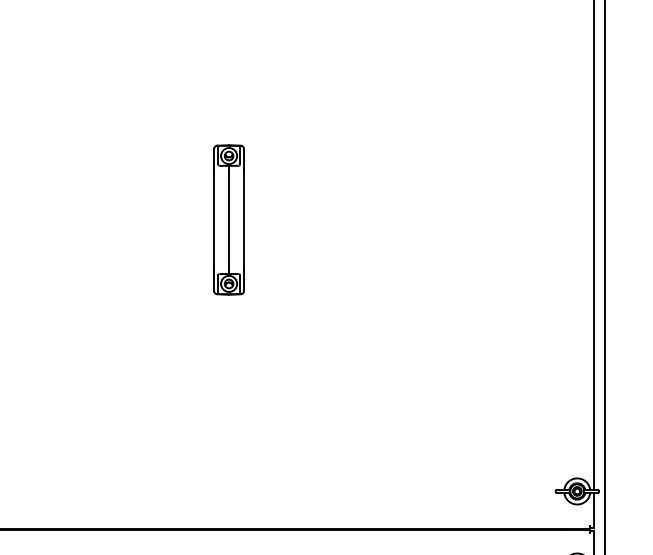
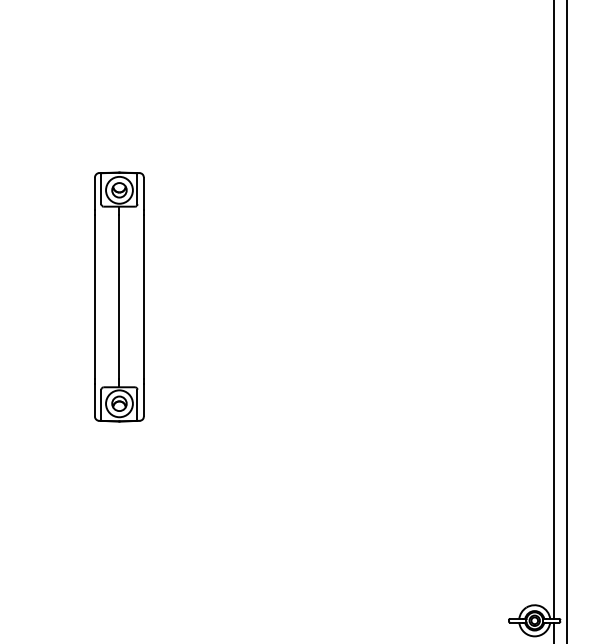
part: (228, 219) -> (118, 296), size x1.4

